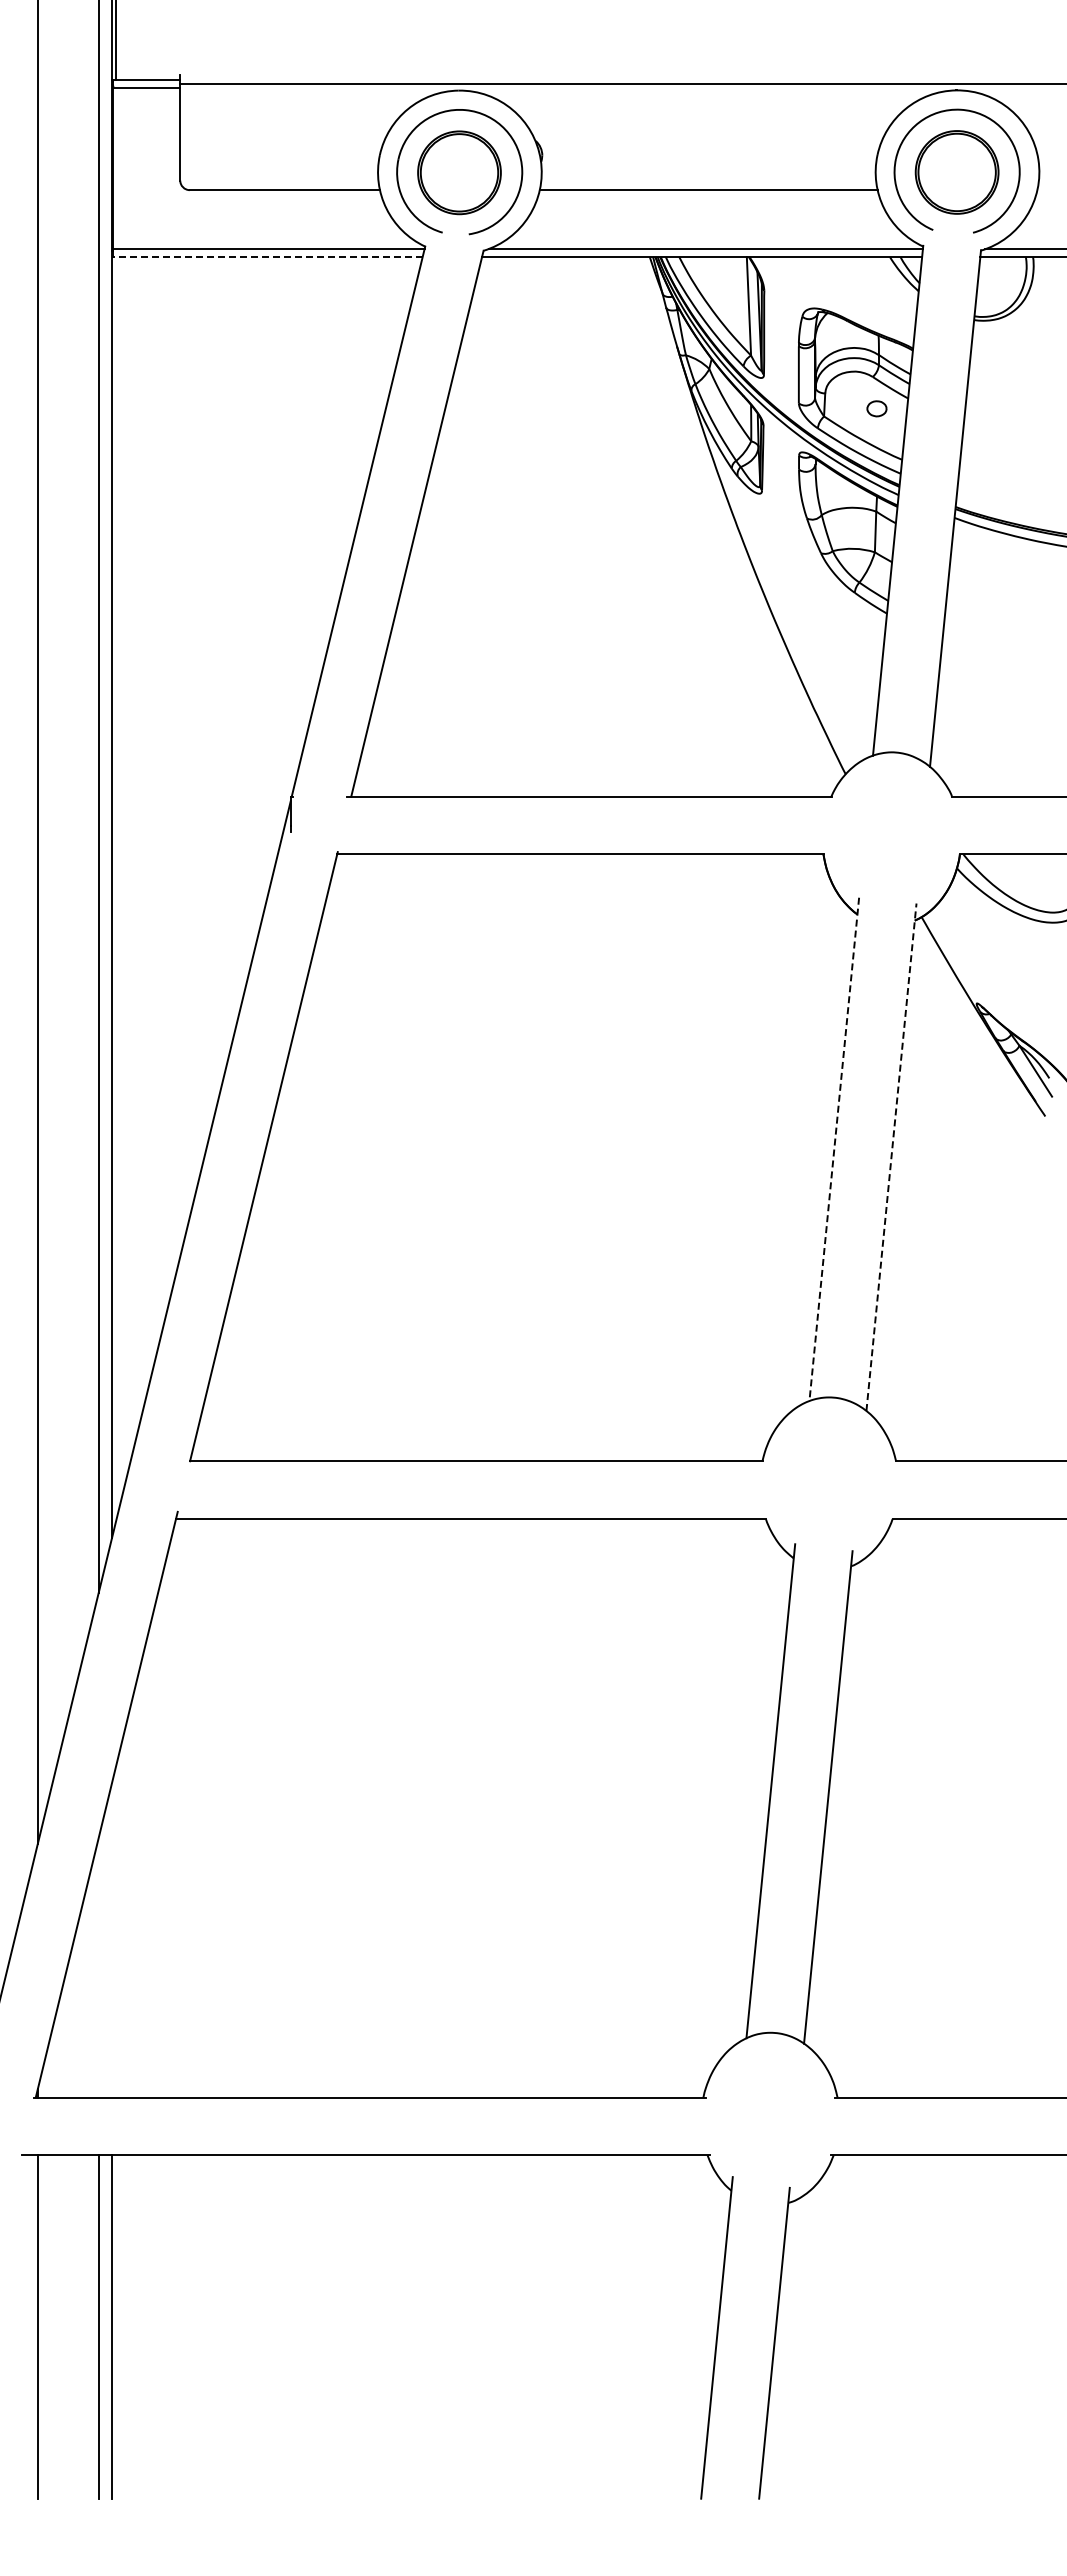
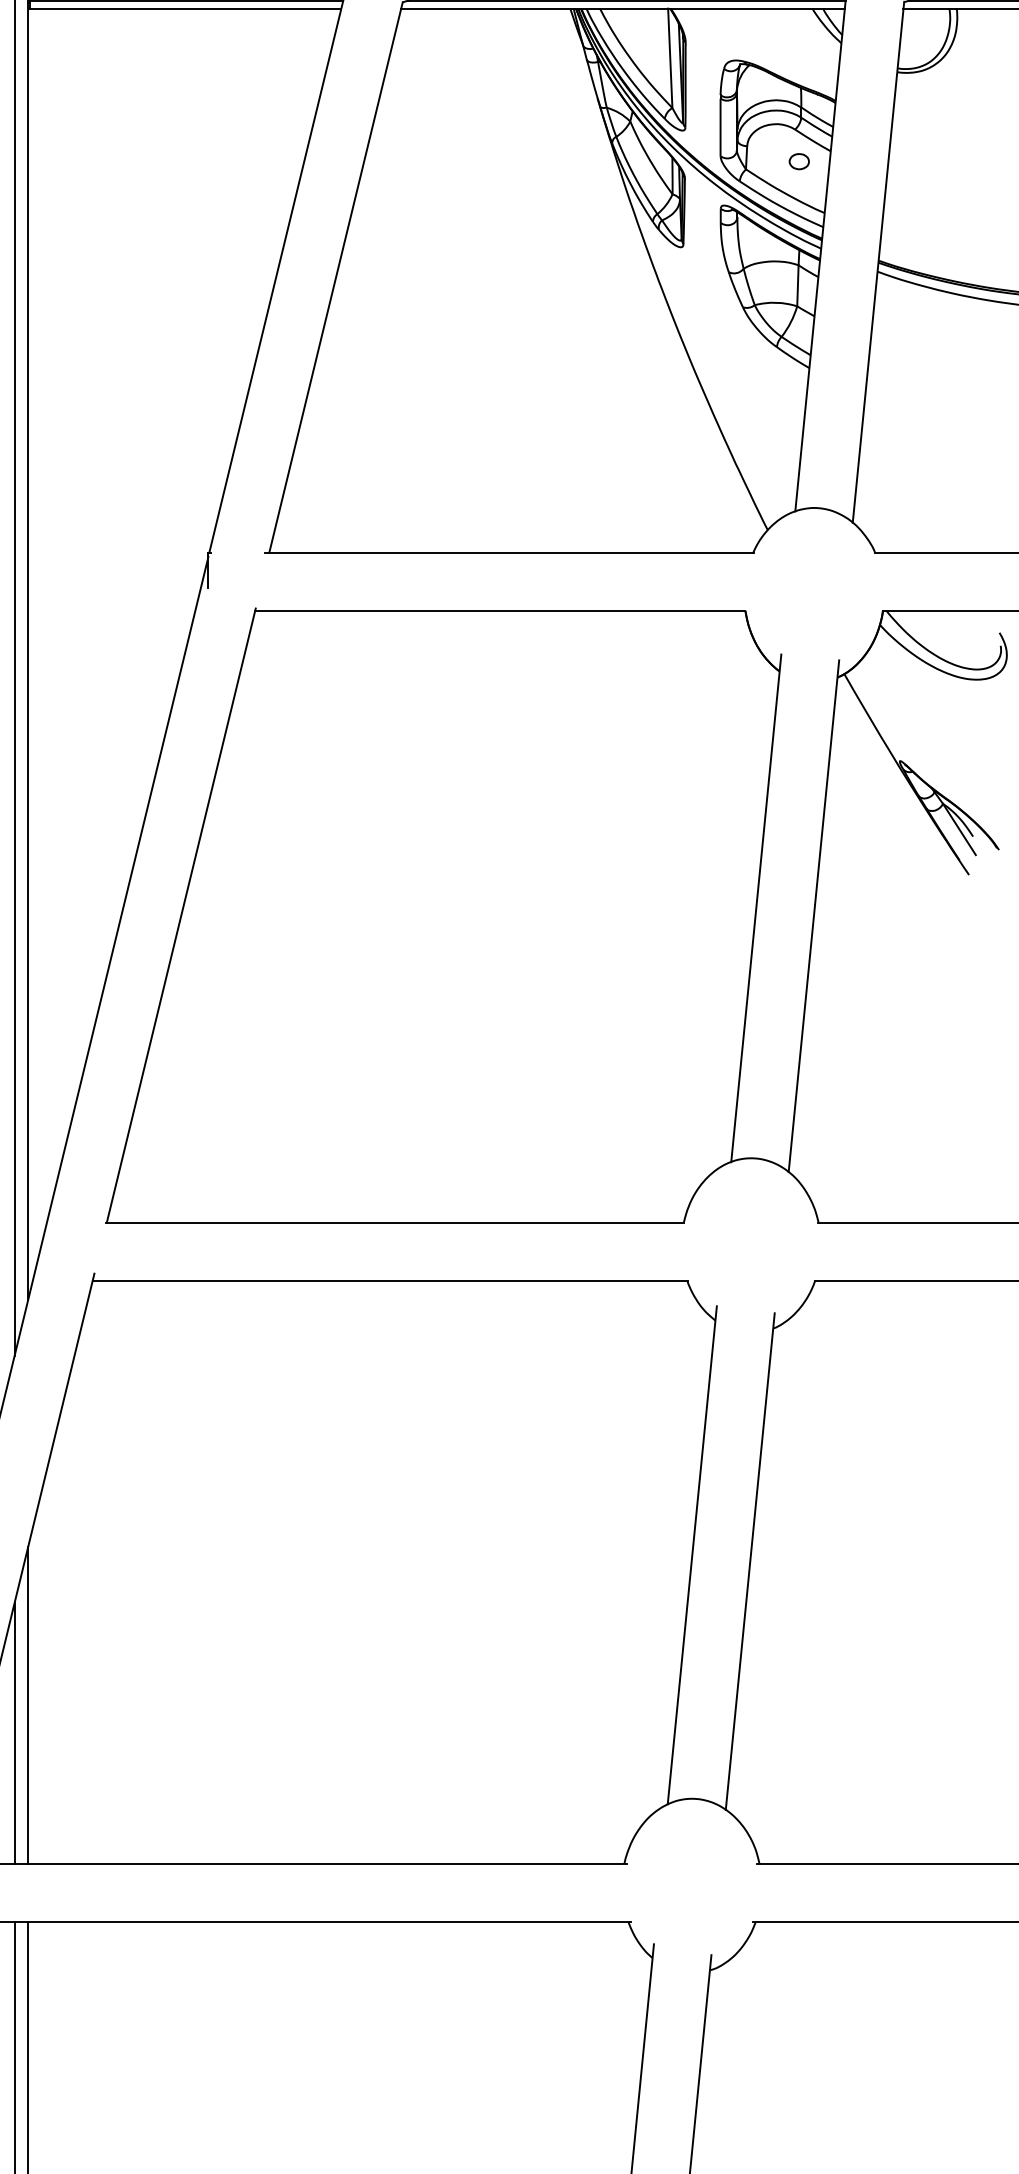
line: (268, 257) -> (185, 9), dashed -> solid
line: (834, 1150) -> (756, 909), dashed -> solid
line: (891, 1157) -> (813, 916), dashed -> solid
line: (112, 1939) -> (28, 1704), added
line: (98, 1967) -> (14, 1732), added

